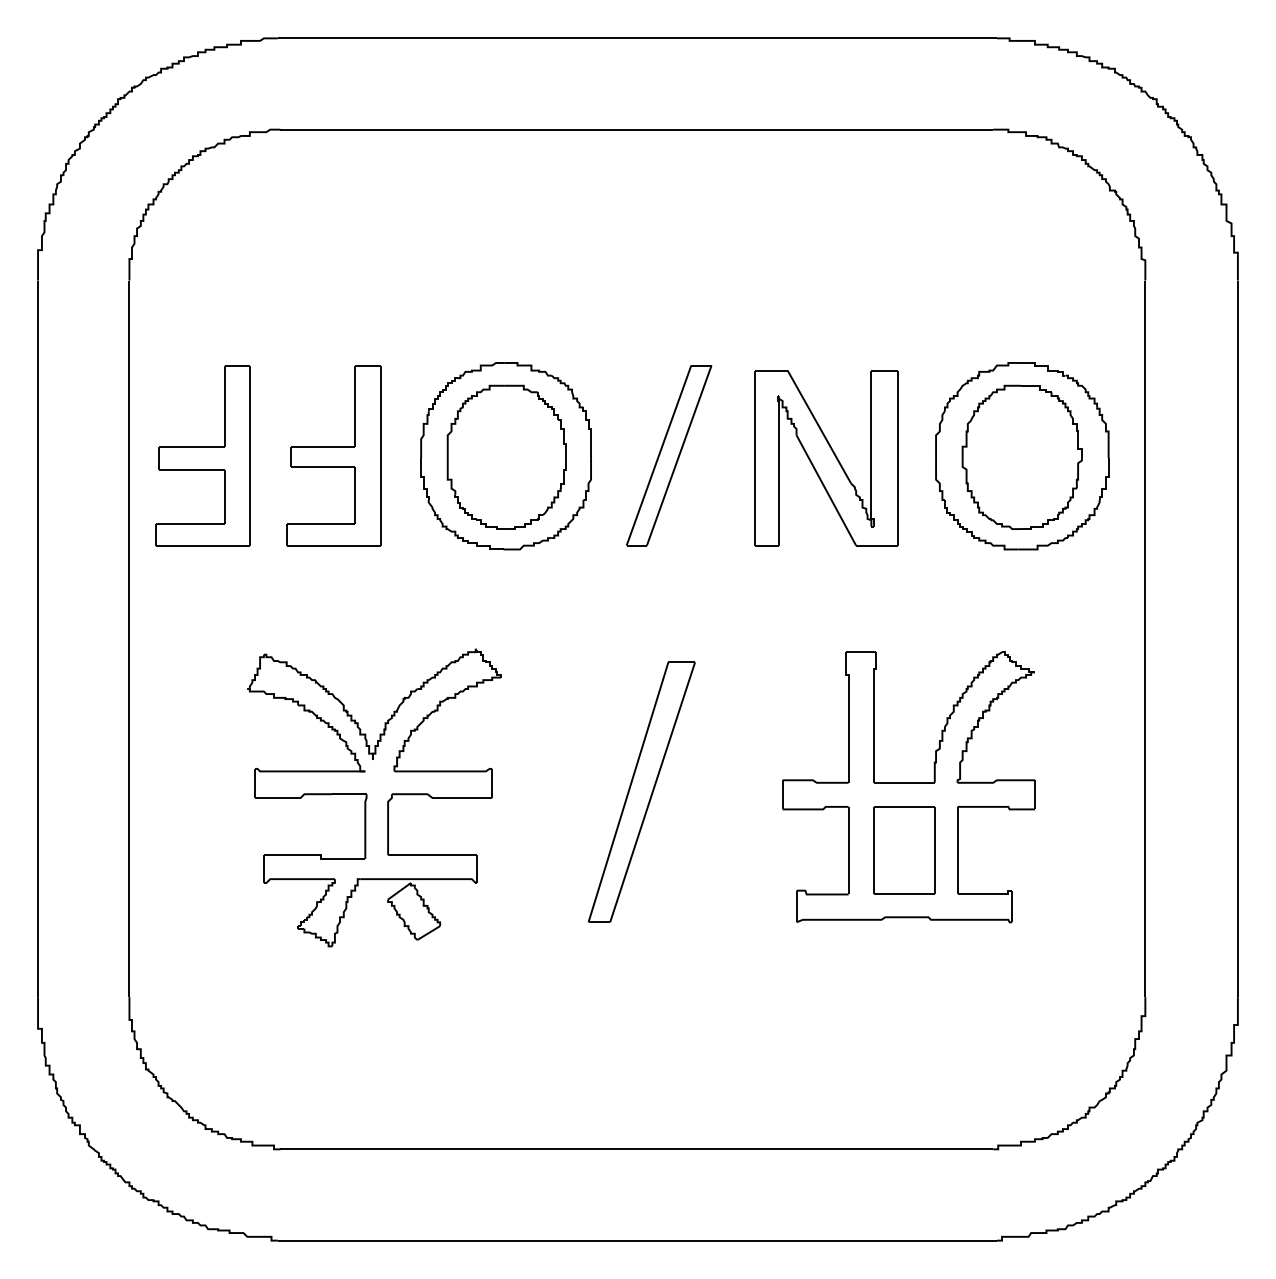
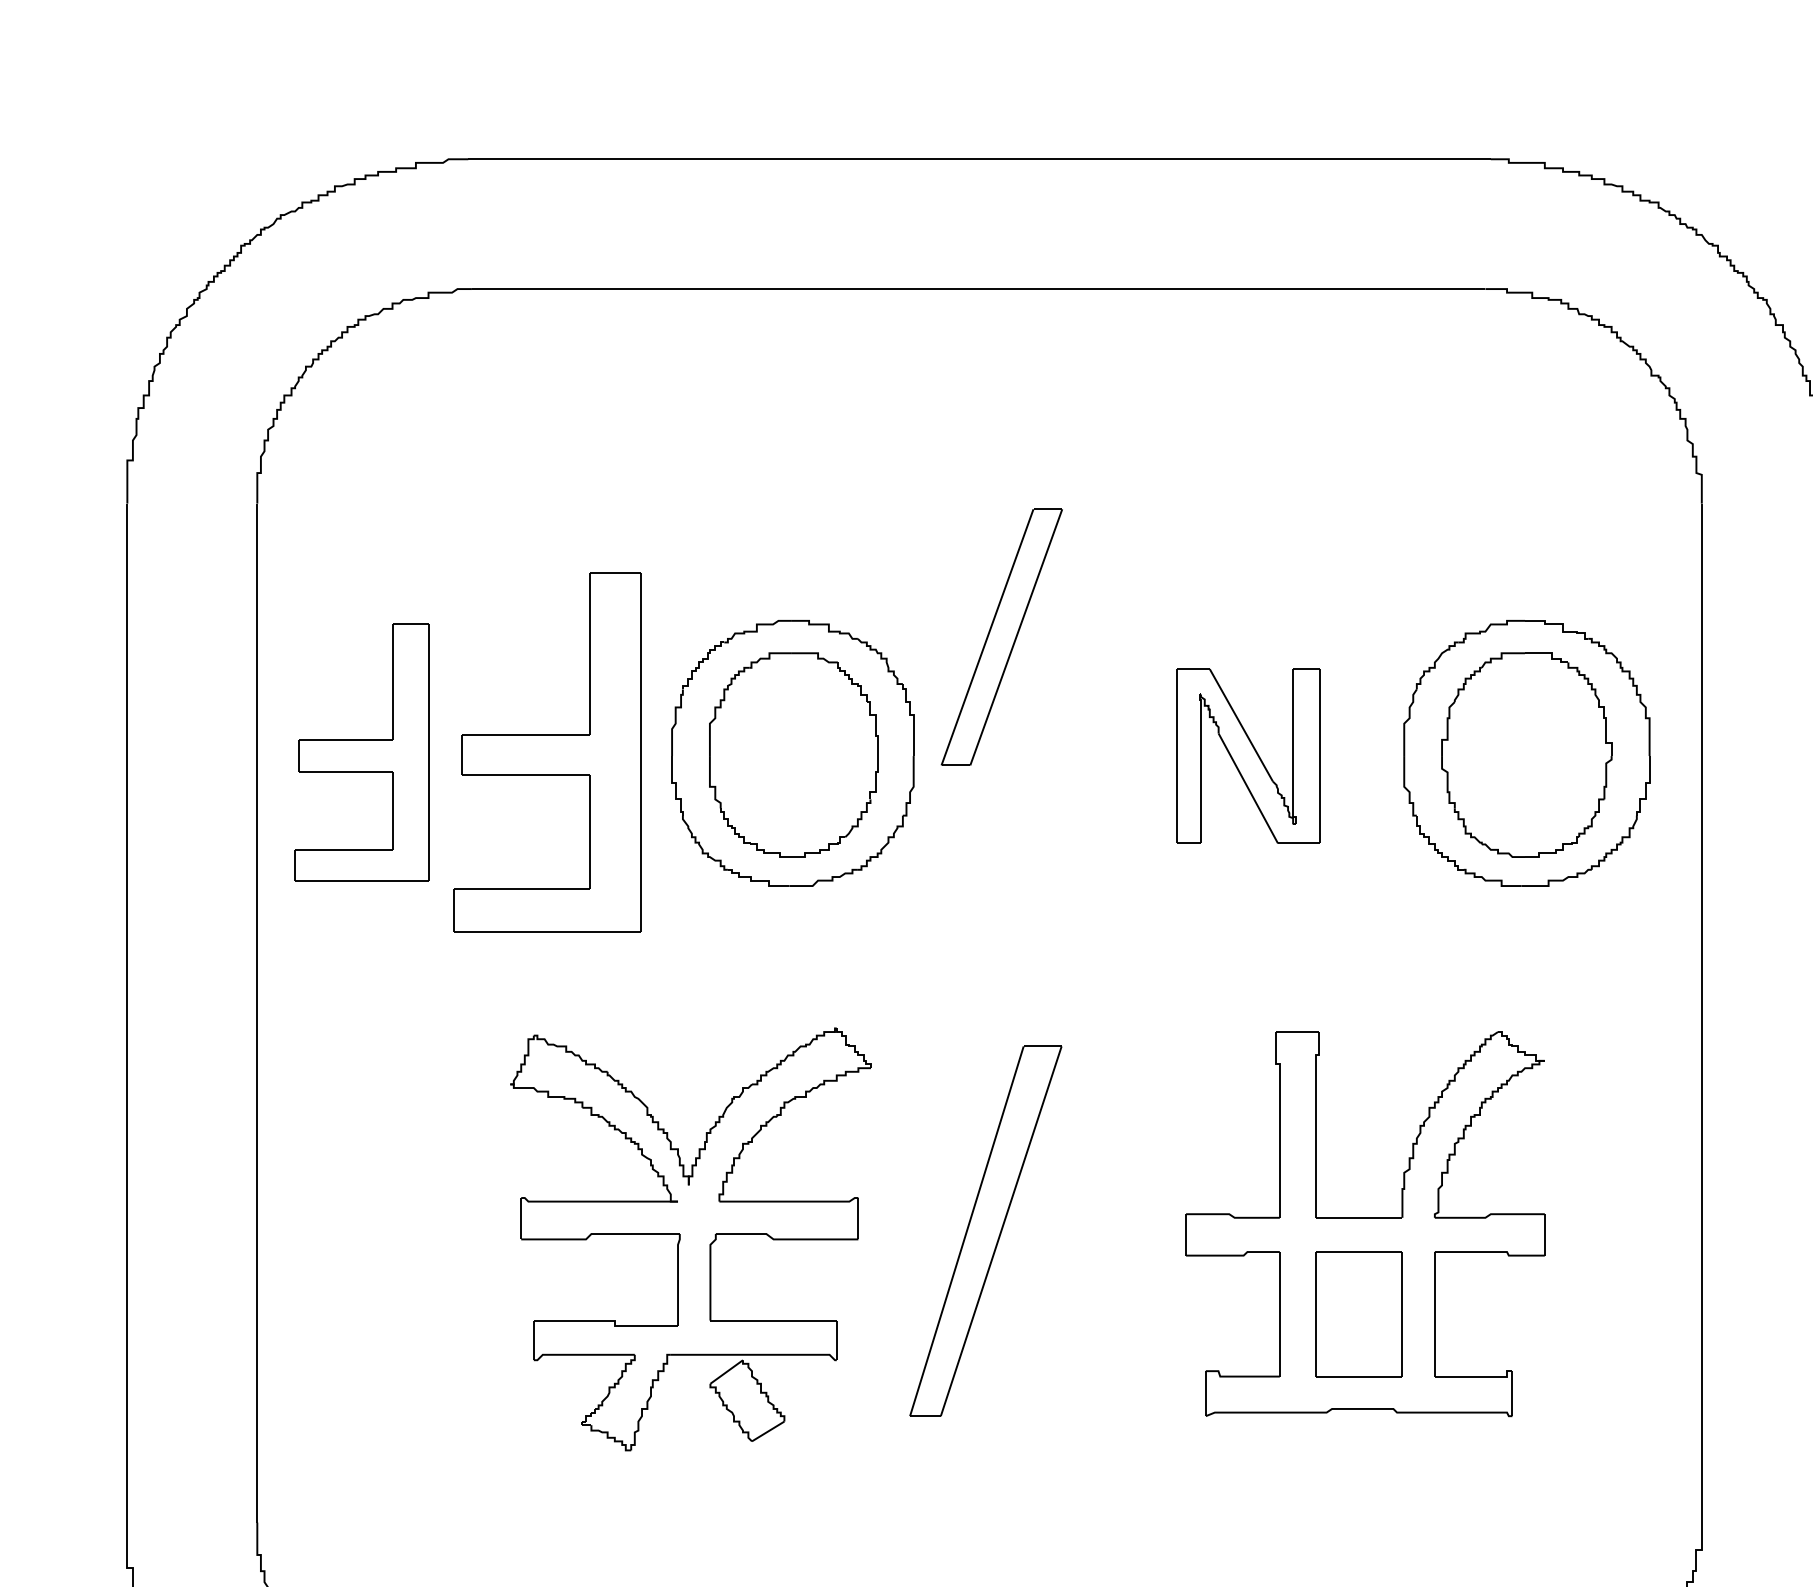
part: (333, 455) -> (547, 752), size x1.4
part: (669, 455) -> (1002, 637), moved
part: (826, 458) -> (1248, 756), size x0.7
part: (374, 797) -> (691, 1238), moved

